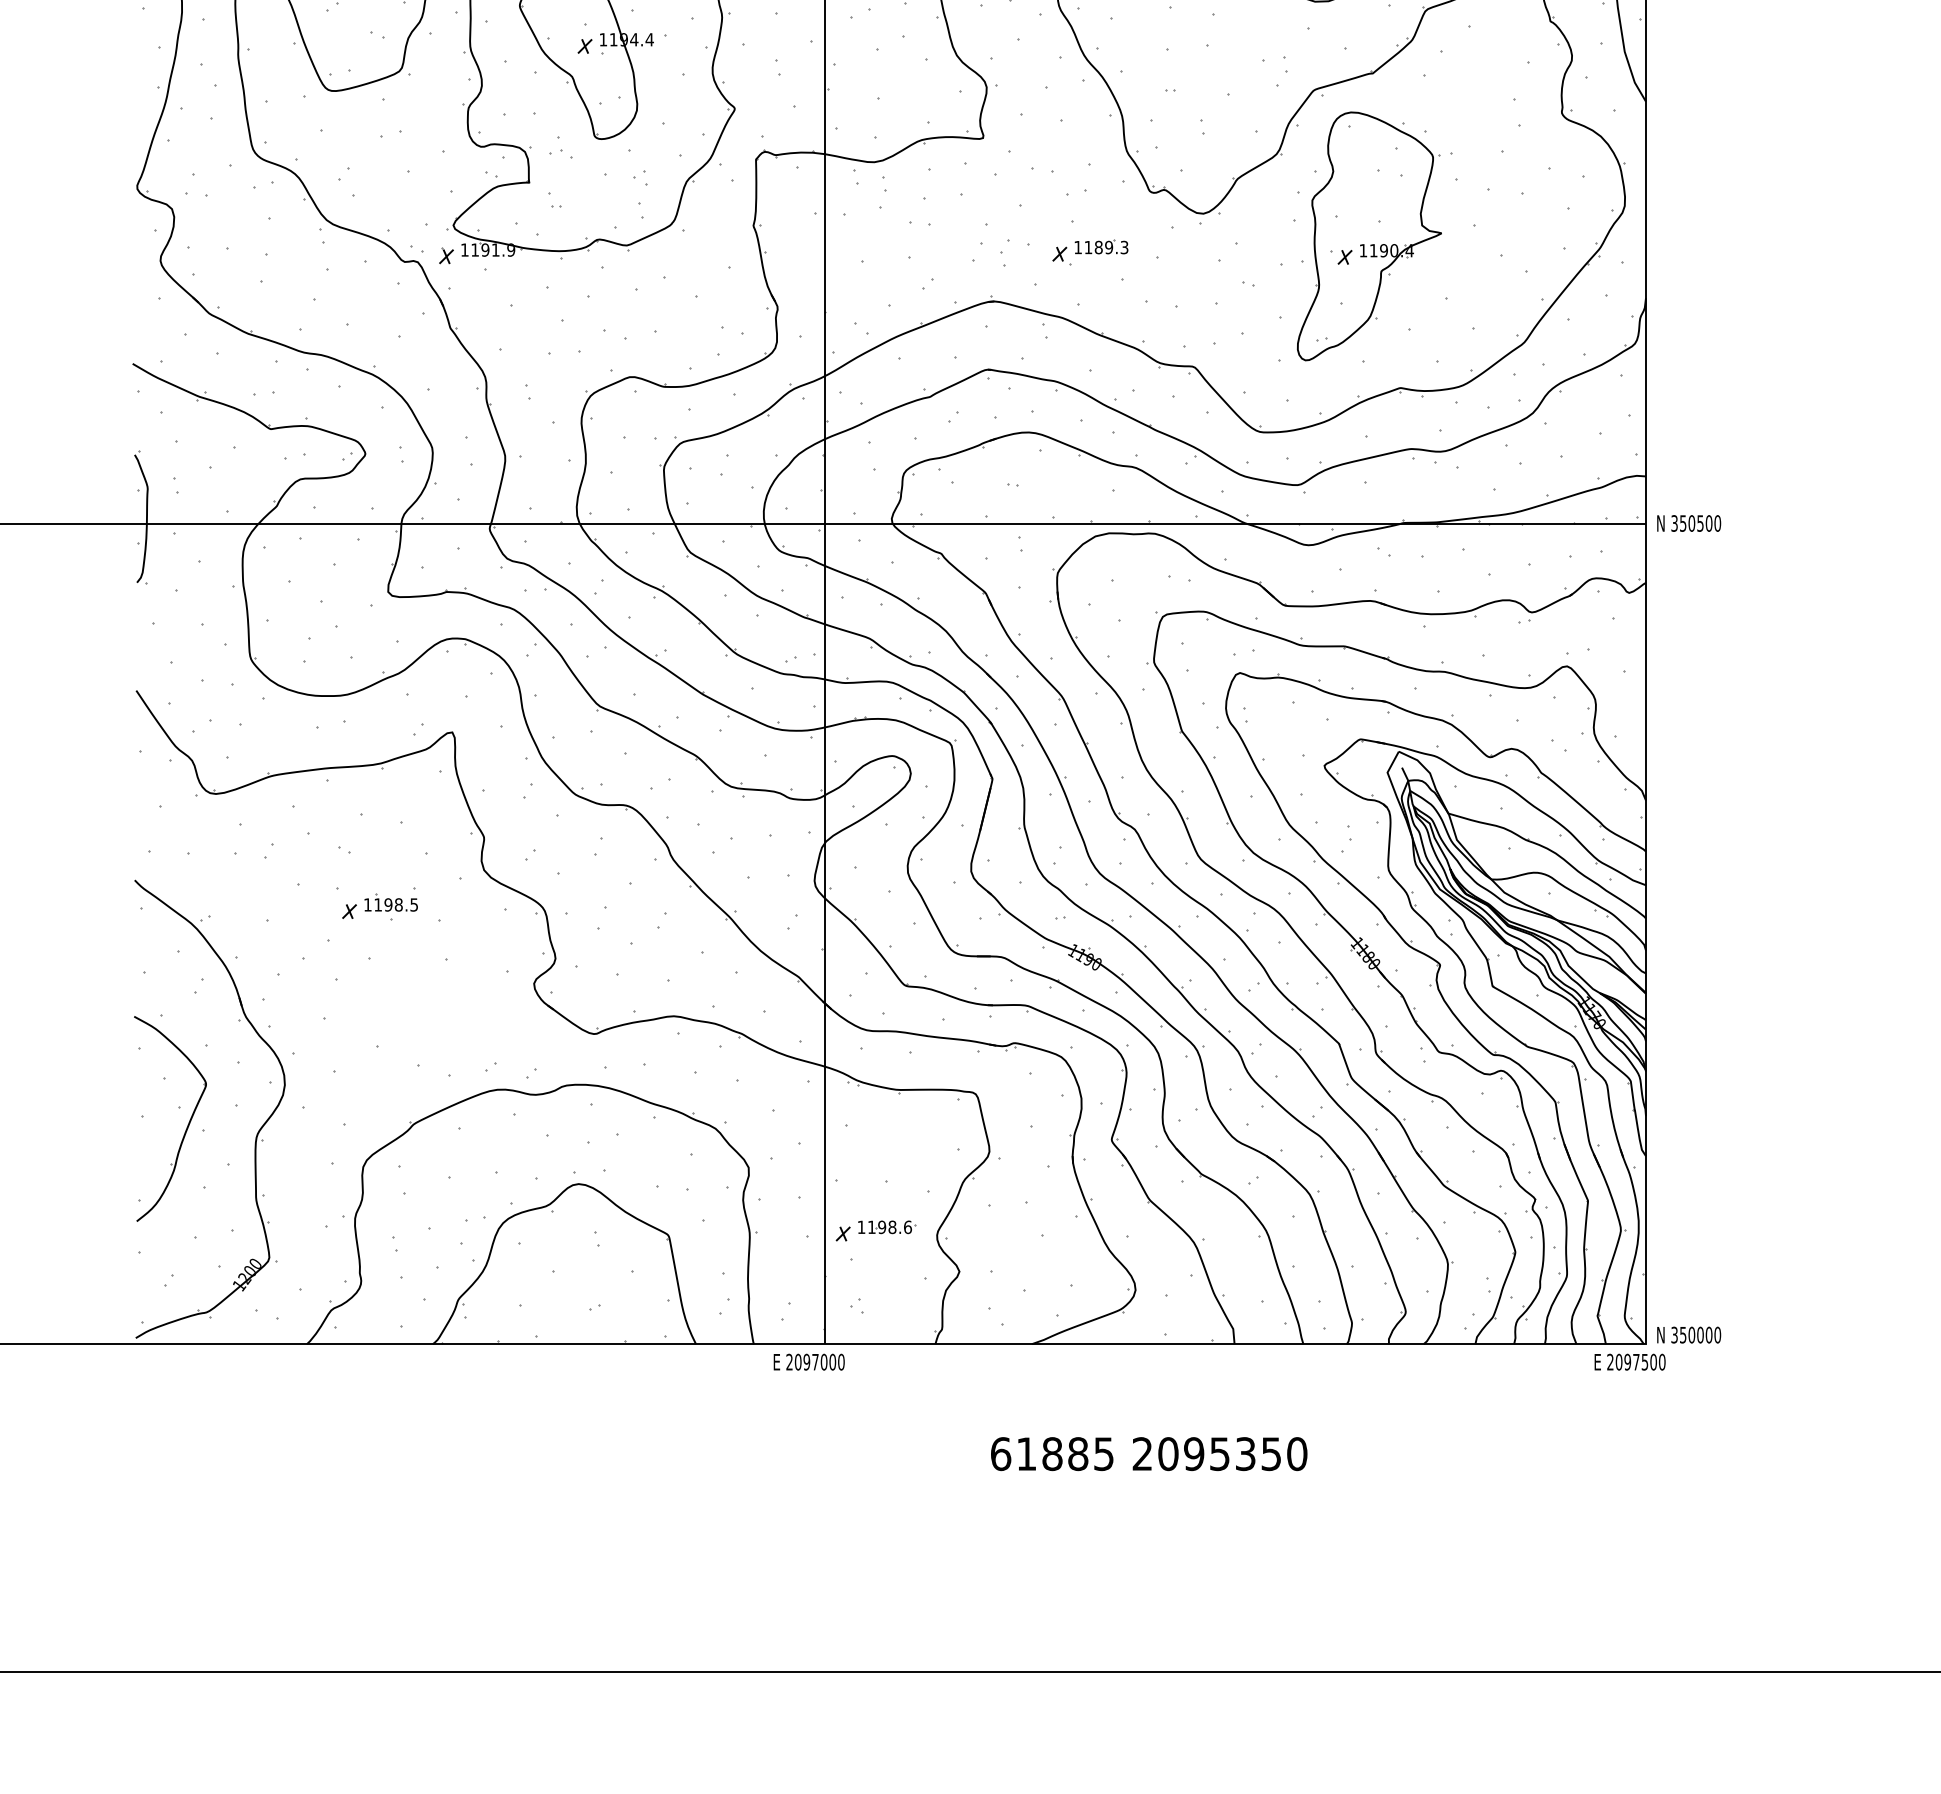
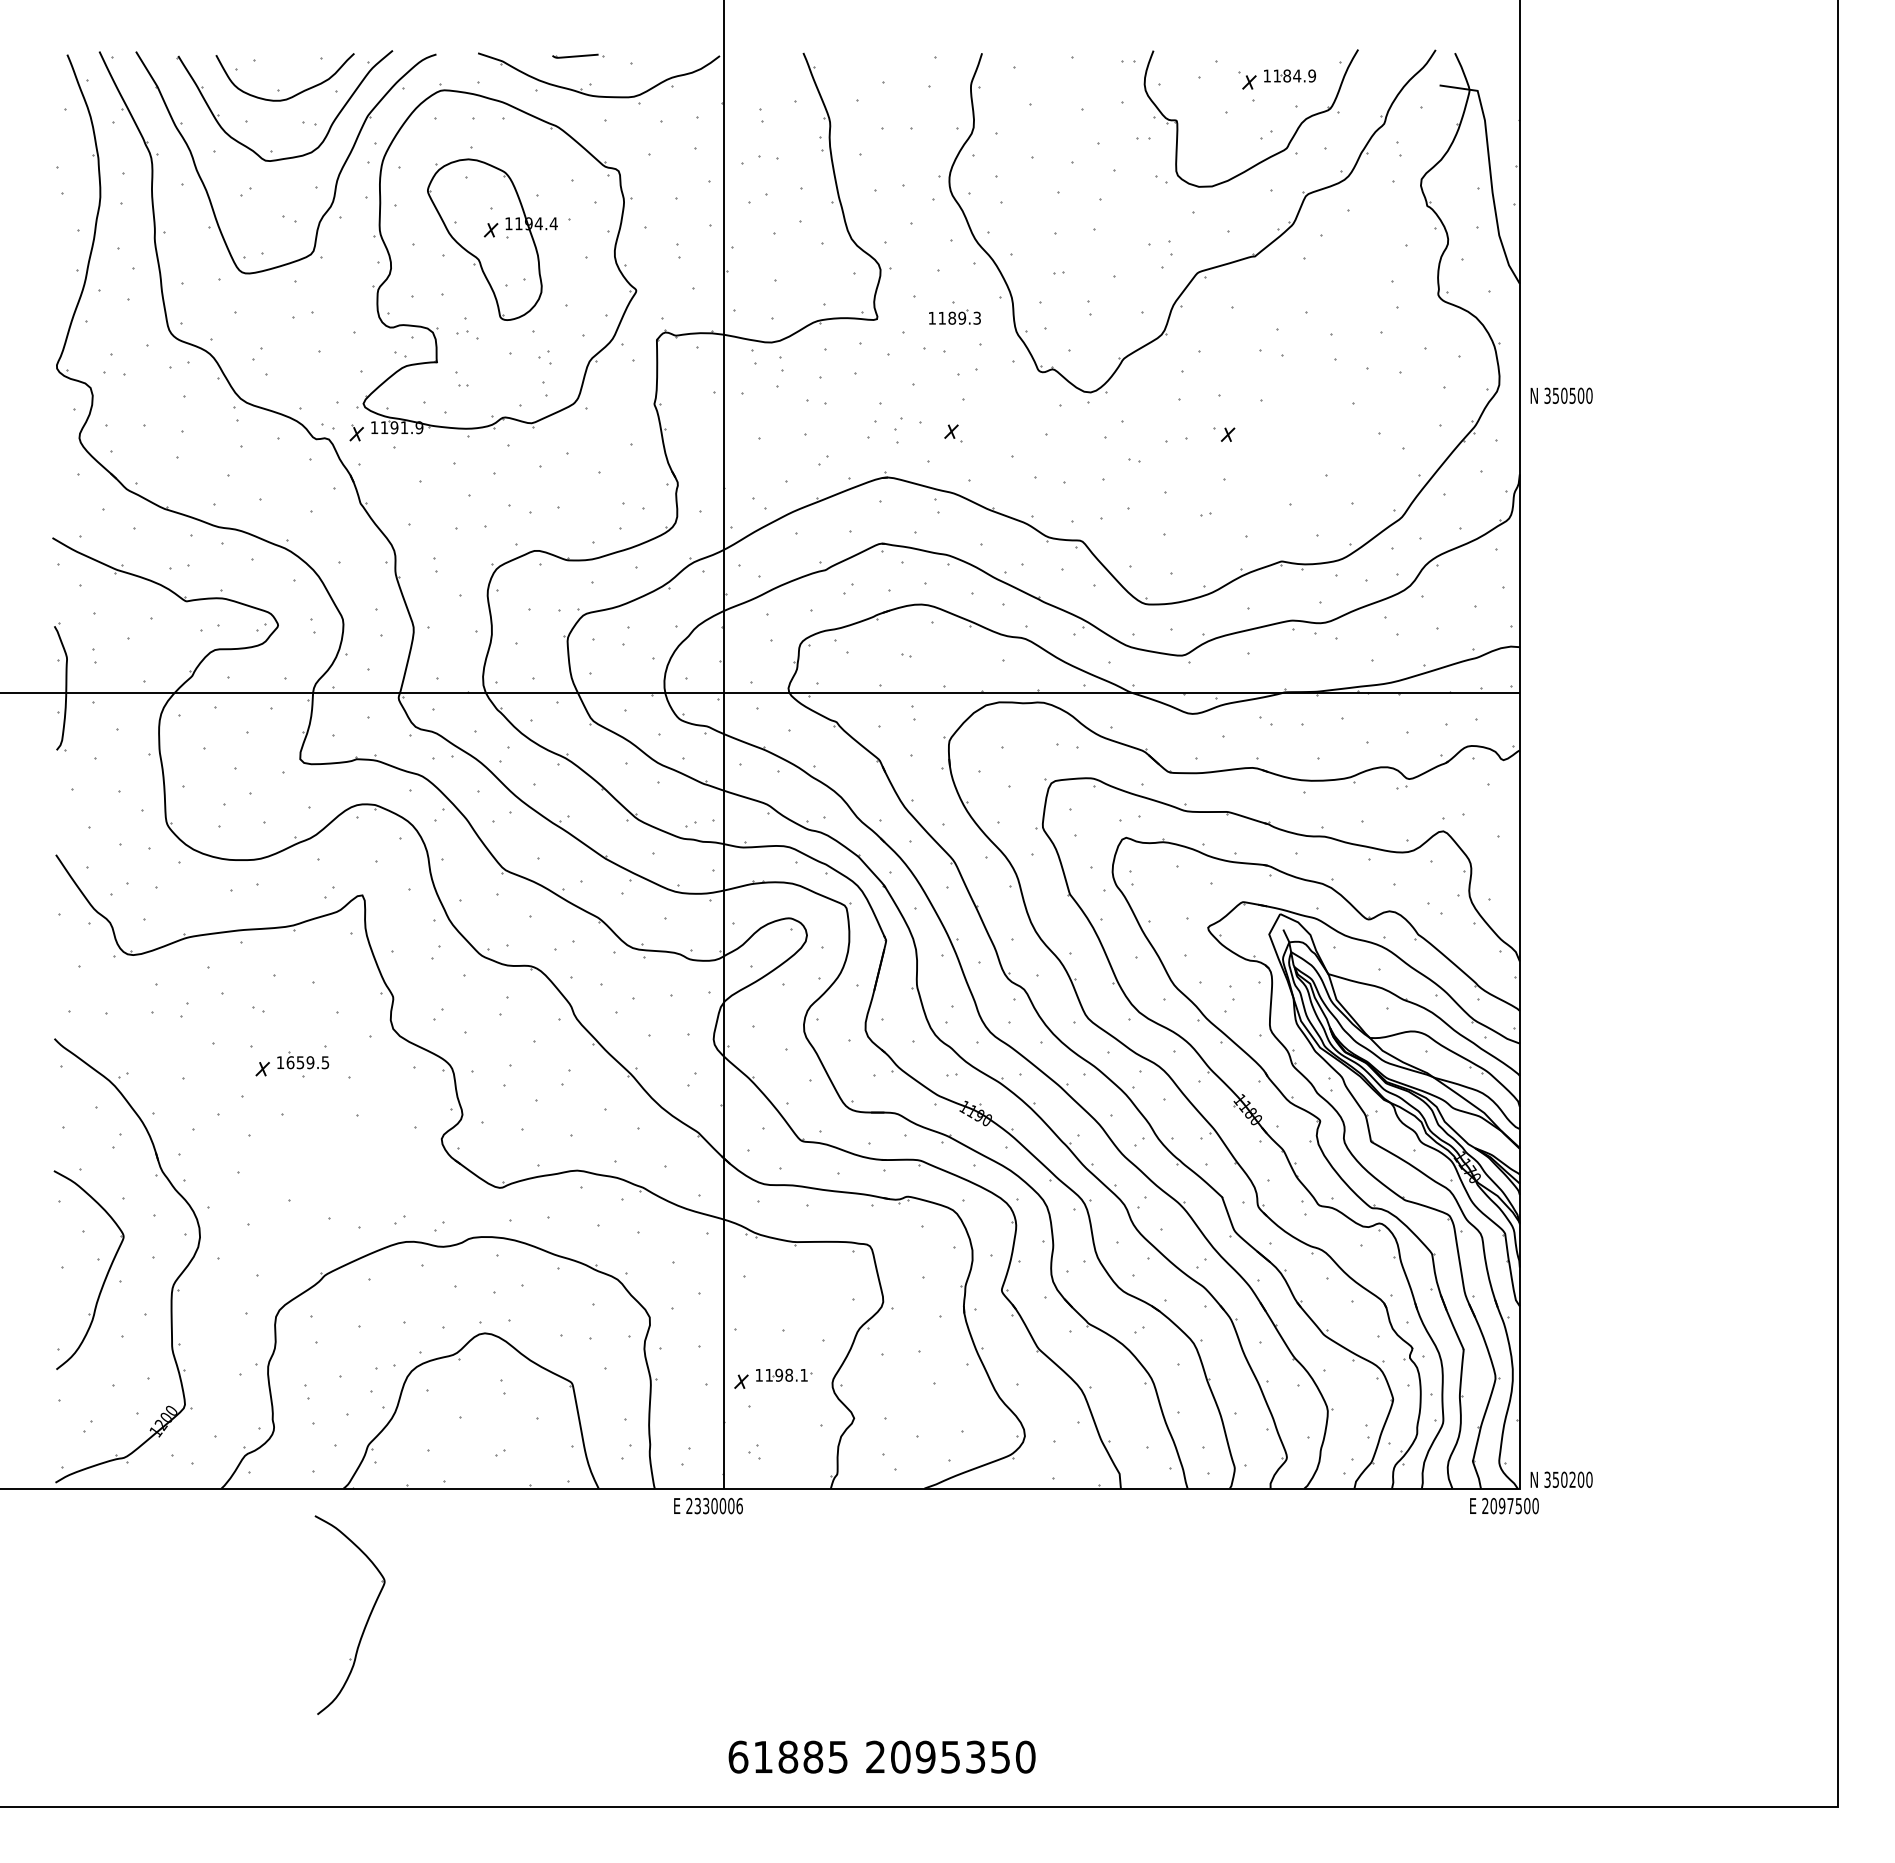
part: (1369, 236) -> (1251, 414), removed
part: (1101, 245) -> (954, 316), moved
text: (1688, 523) -> (1561, 395), moved
text: (388, 904) -> (300, 1062), 1198.5 -> 1659.5
text: (908, 1226) -> (804, 1374), 1198.6 -> 1198.1
text: (1700, 1334) -> (1572, 1479), 350000 -> 350200
text: (819, 1361) -> (718, 1505), 2097000 -> 2330006
text: (1148, 1453) -> (881, 1756), moved
part: (455, 1483) -> (365, 1623), added

